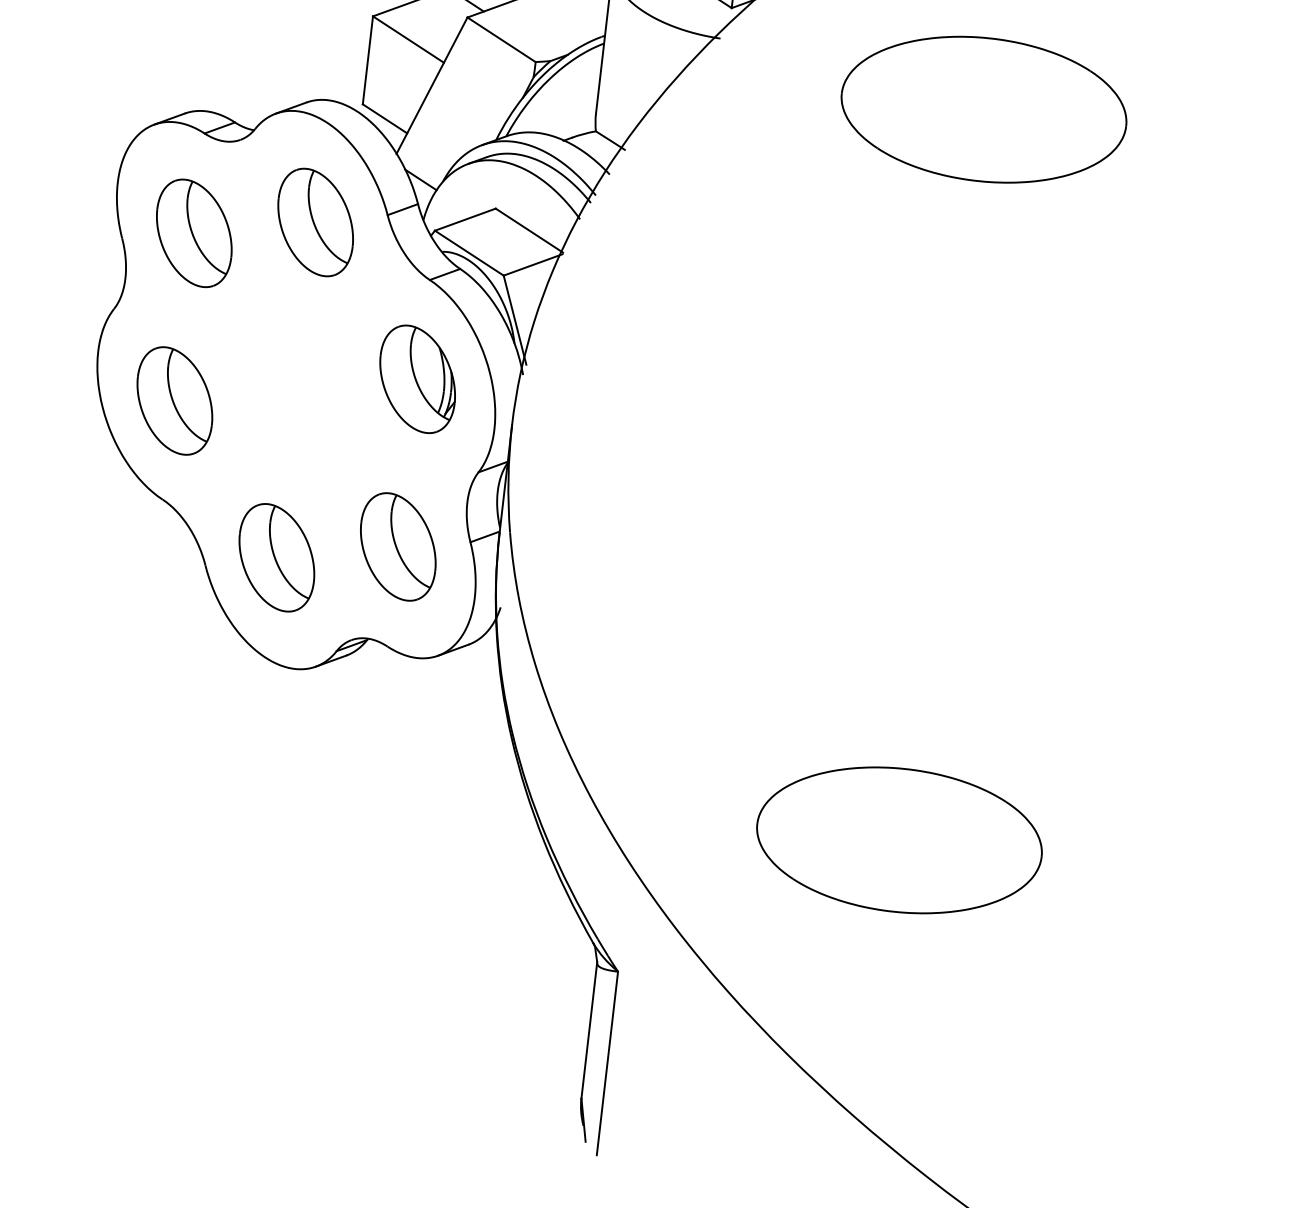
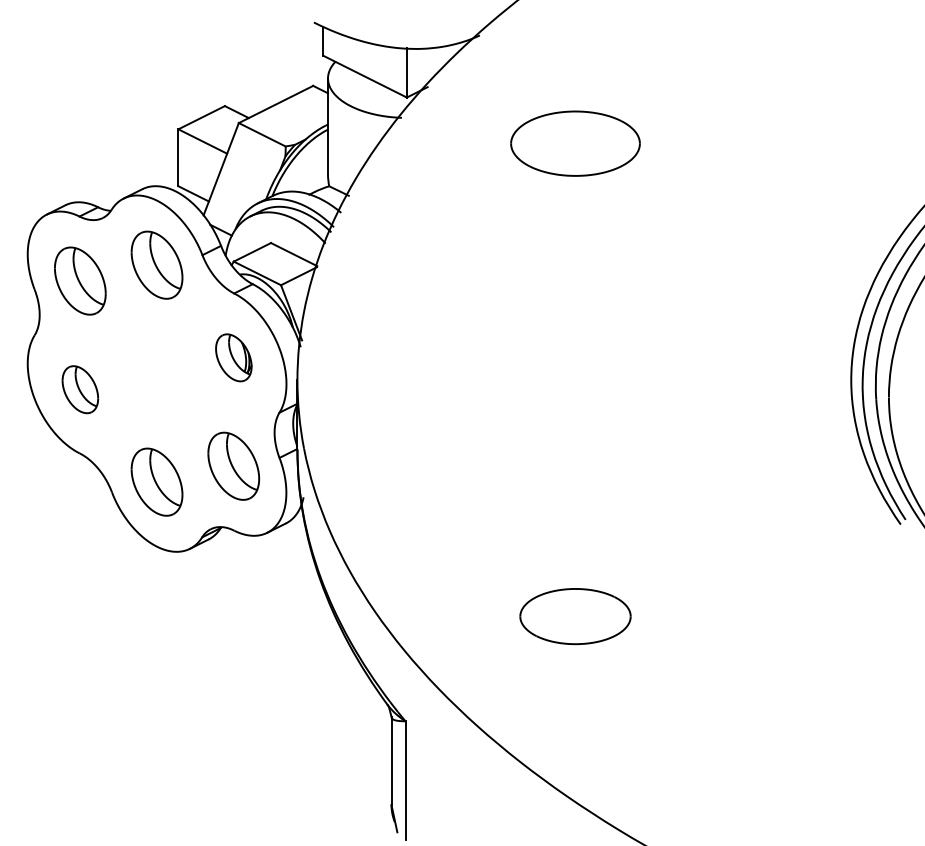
part: (984, 109) -> (575, 143), size x0.7
part: (417, 378) -> (233, 357), size x0.7
part: (175, 400) -> (80, 389), size x0.7
part: (899, 840) -> (575, 616), size x0.6

